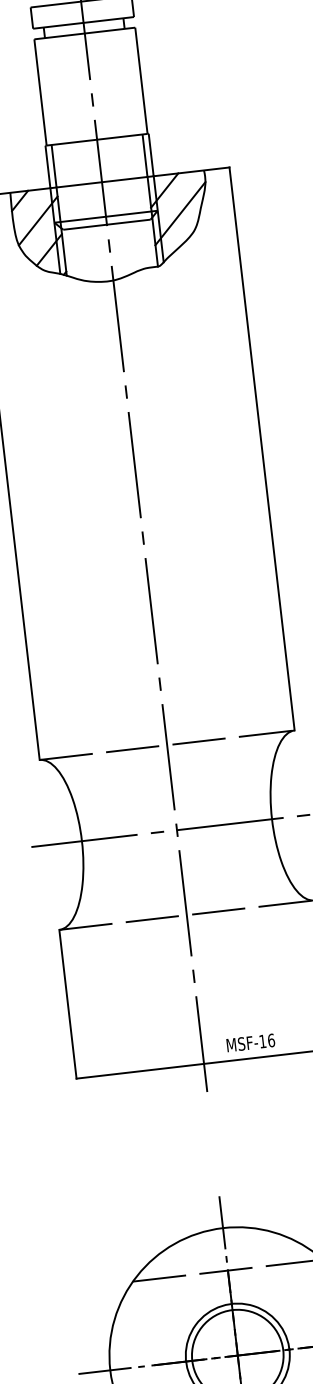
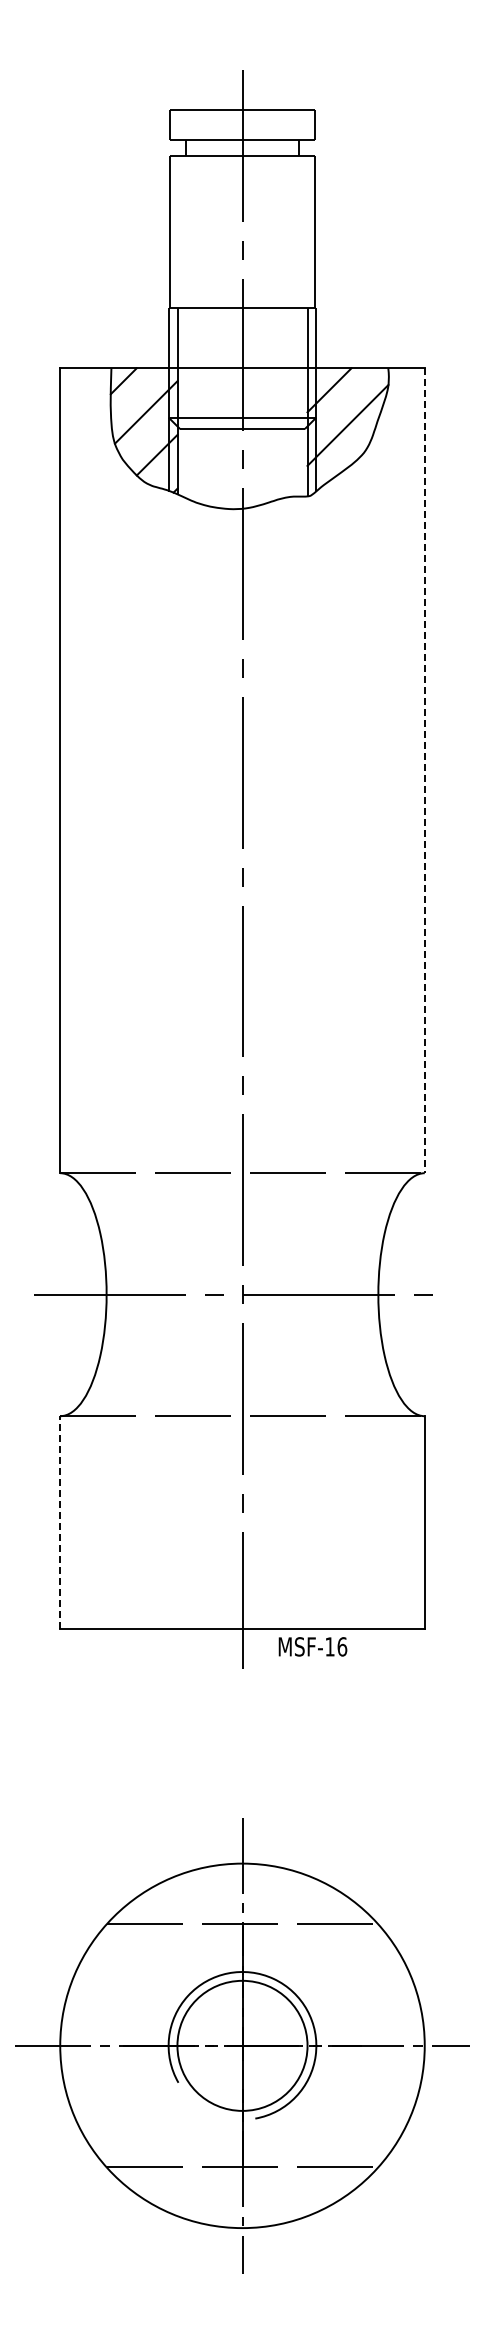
line: (261, 449) -> (424, 771), solid -> dashed
line: (68, 1004) -> (60, 1522), solid -> dashed
text: (250, 1042) -> (312, 1646), moved

